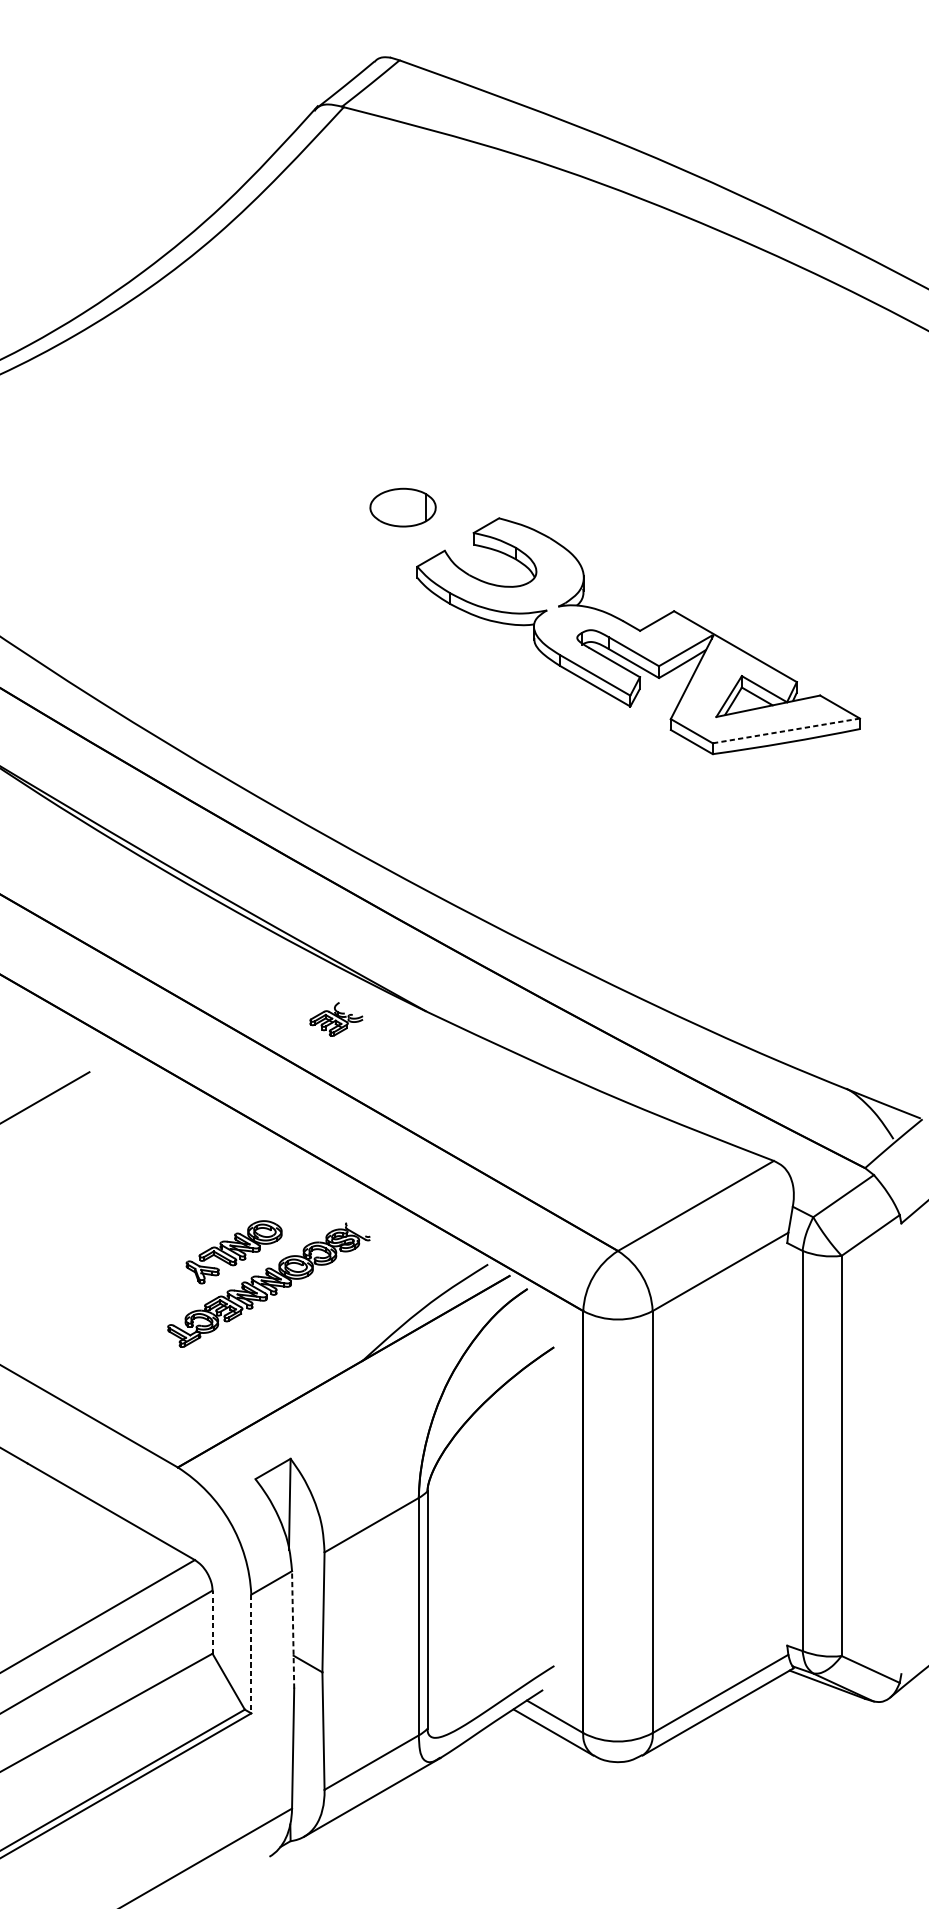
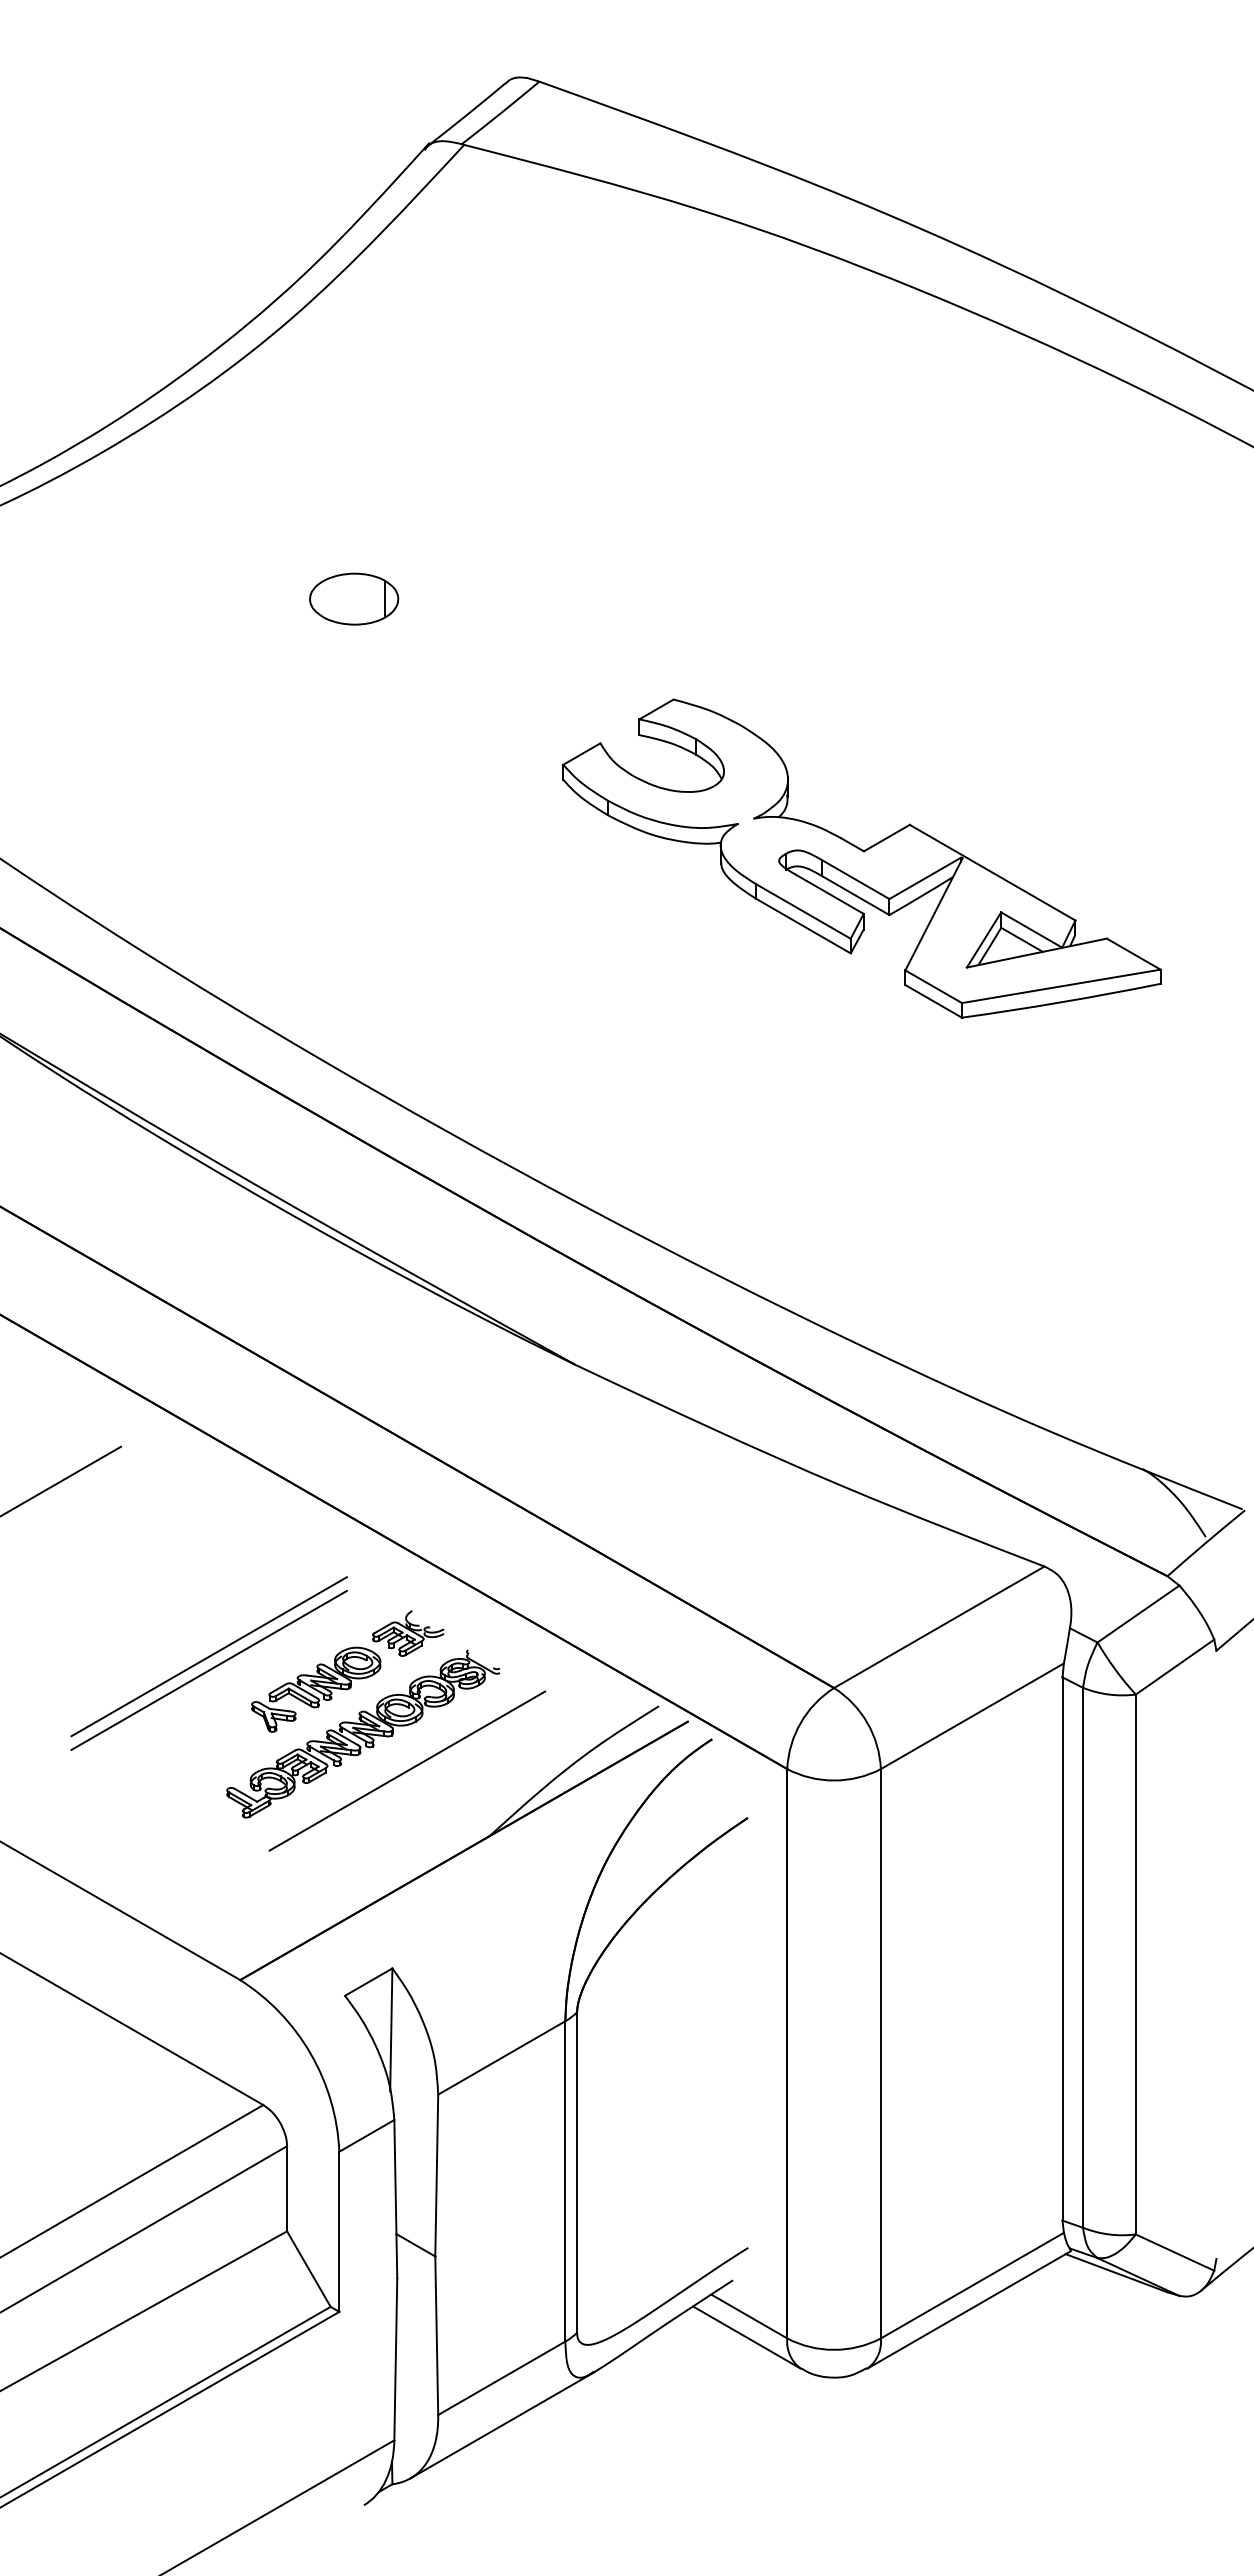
part: (403, 507) -> (354, 598), moved
line: (786, 731) -> (1061, 986), dashed -> solid
part: (336, 1019) -> (408, 1633), moved
line: (154, 1227) -> (208, 1656), added
line: (154, 1237) -> (208, 1669), added
line: (301, 1312) -> (407, 1770), added
line: (787, 1444) -> (1062, 1948), added
line: (212, 1621) -> (287, 2188), dashed -> solid
line: (292, 1629) -> (395, 2198), dashed -> solid
line: (251, 1654) -> (339, 2232), dashed -> solid

